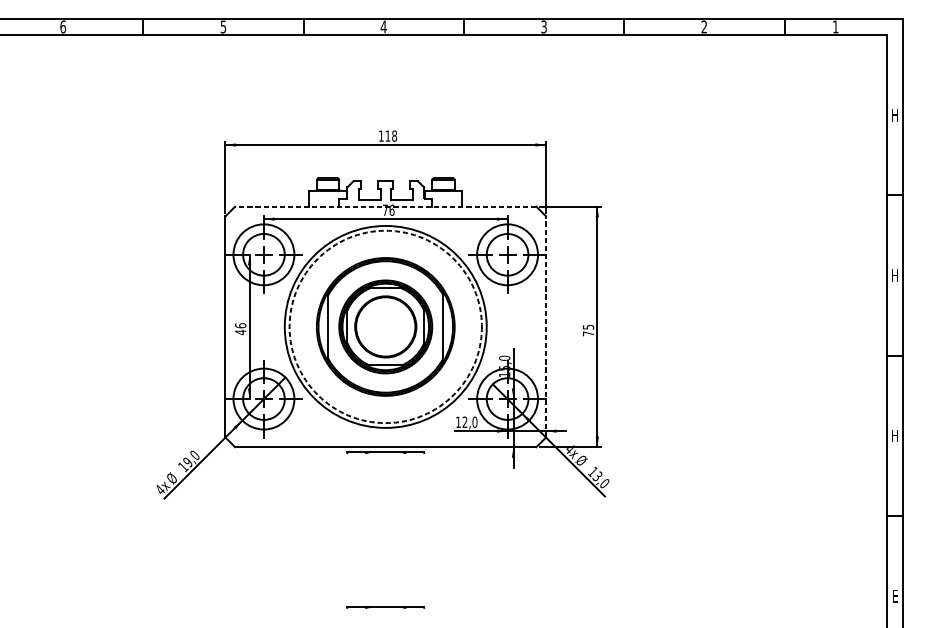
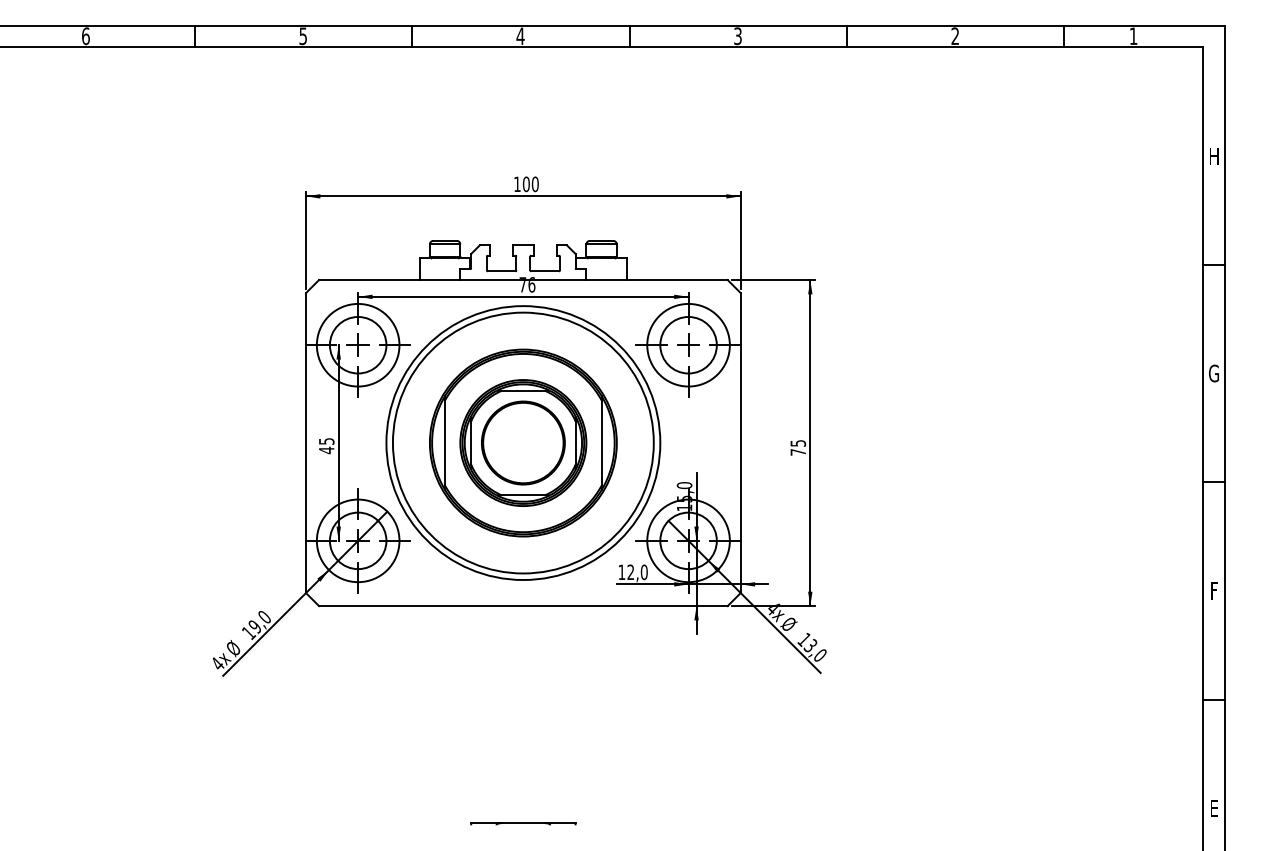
text: (391, 136) -> (530, 184), 118 -> 100
line: (385, 207) -> (522, 280), dashed -> solid
text: (894, 275) -> (1213, 373), H -> G
text: (240, 325) -> (326, 440), 46 -> 45
circle: (385, 326) -> (522, 442), dashed -> solid
line: (545, 327) -> (740, 443), dashed -> solid
text: (895, 435) -> (1214, 590), H -> F
part: (385, 452) -> (523, 613), removed

